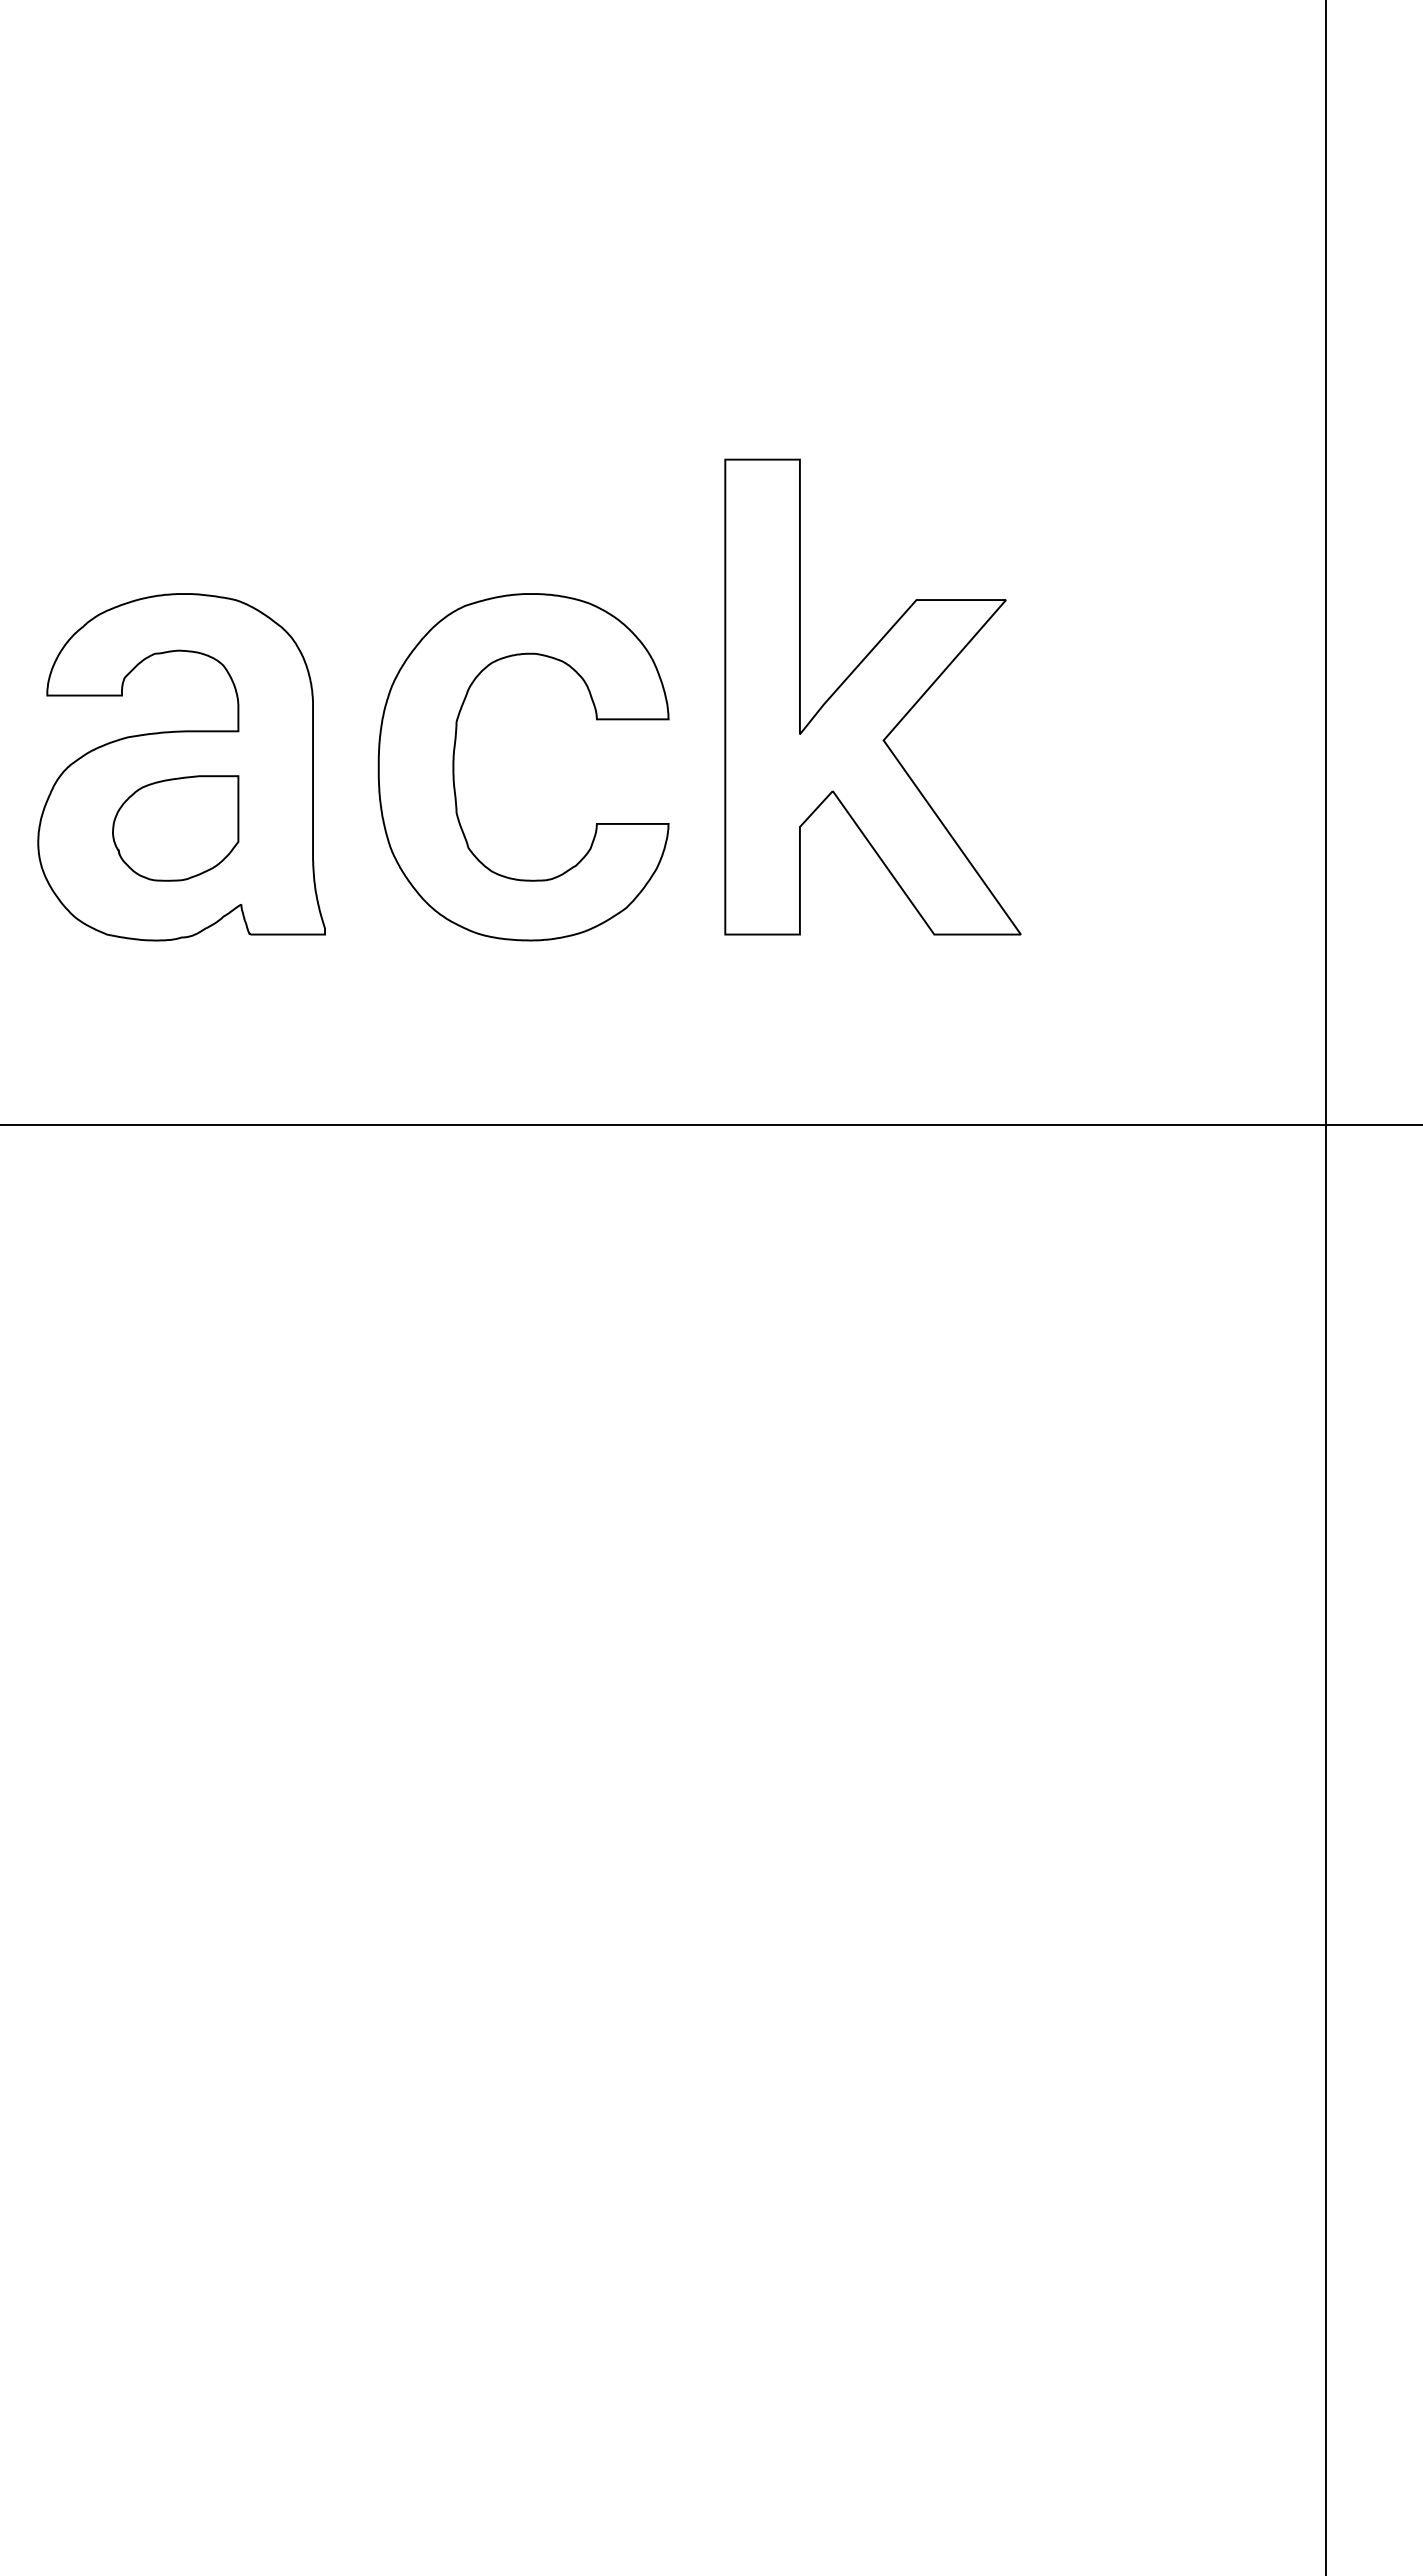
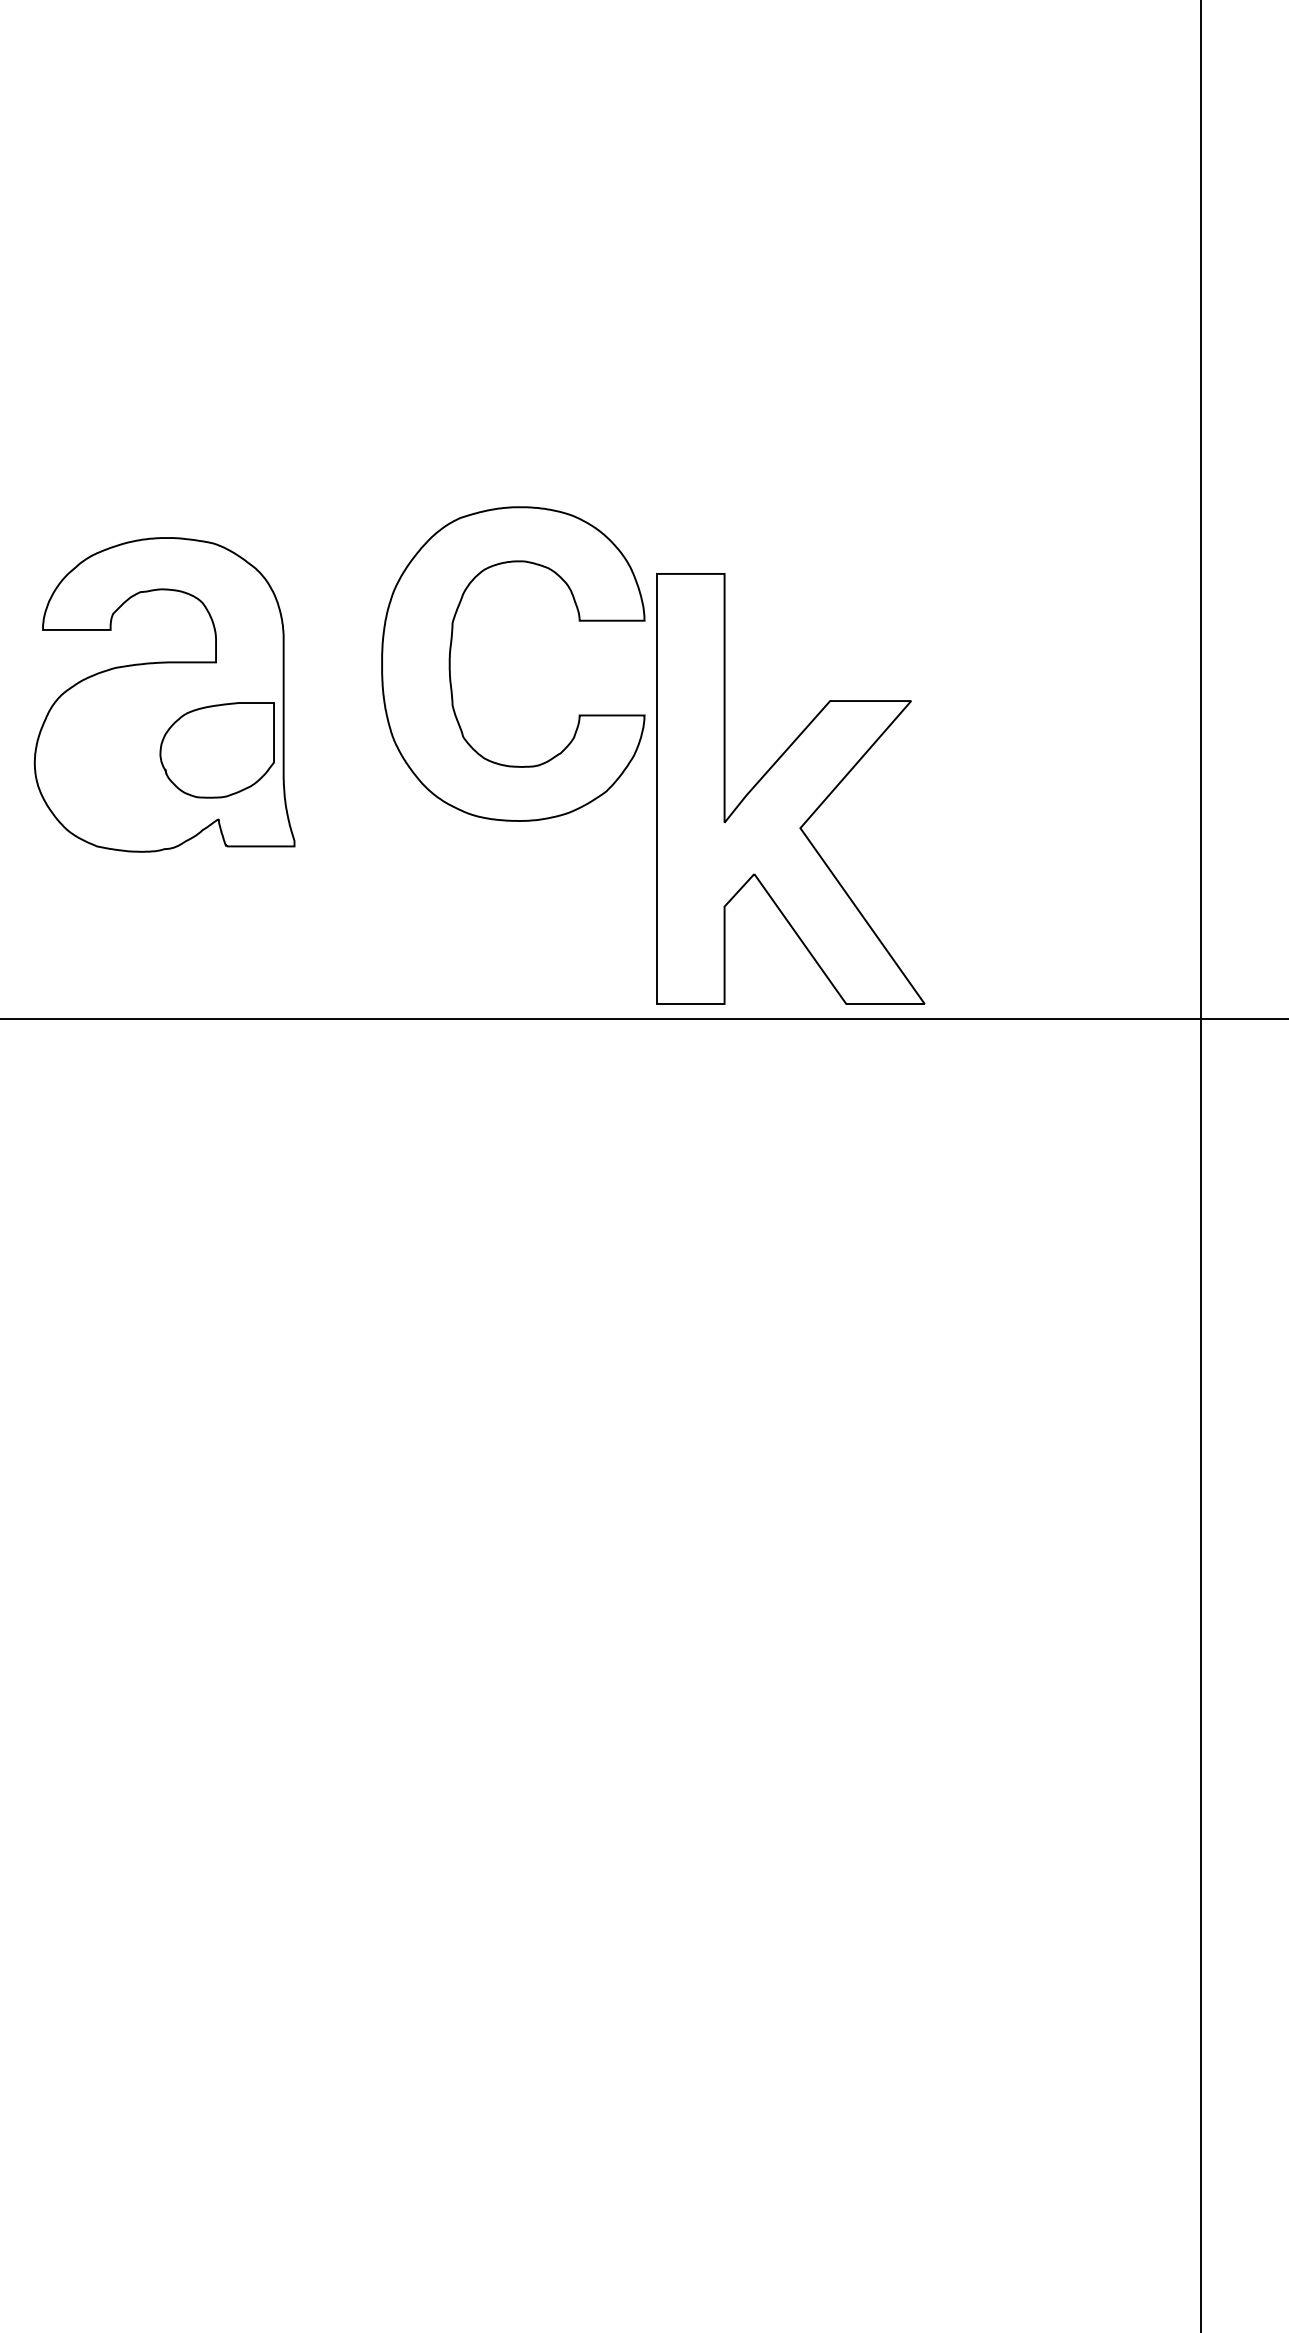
part: (872, 696) -> (790, 788), moved
part: (454, 767) -> (450, 664), moved
part: (175, 828) -> (217, 750), moved

